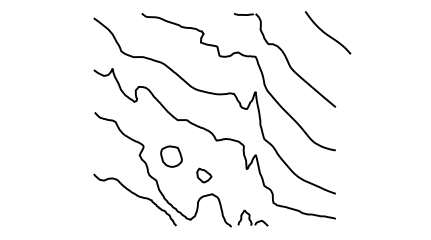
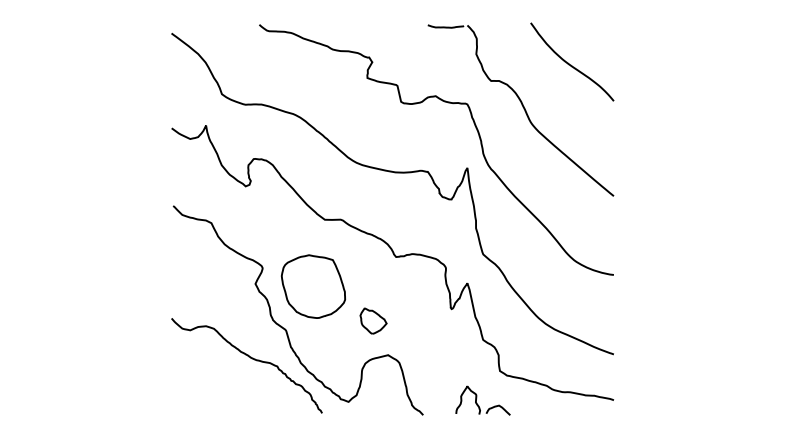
curve: (327, 33) -> (571, 63), moved
part: (171, 156) -> (313, 286), size x1.67
part: (252, 217) -> (481, 399), moved

